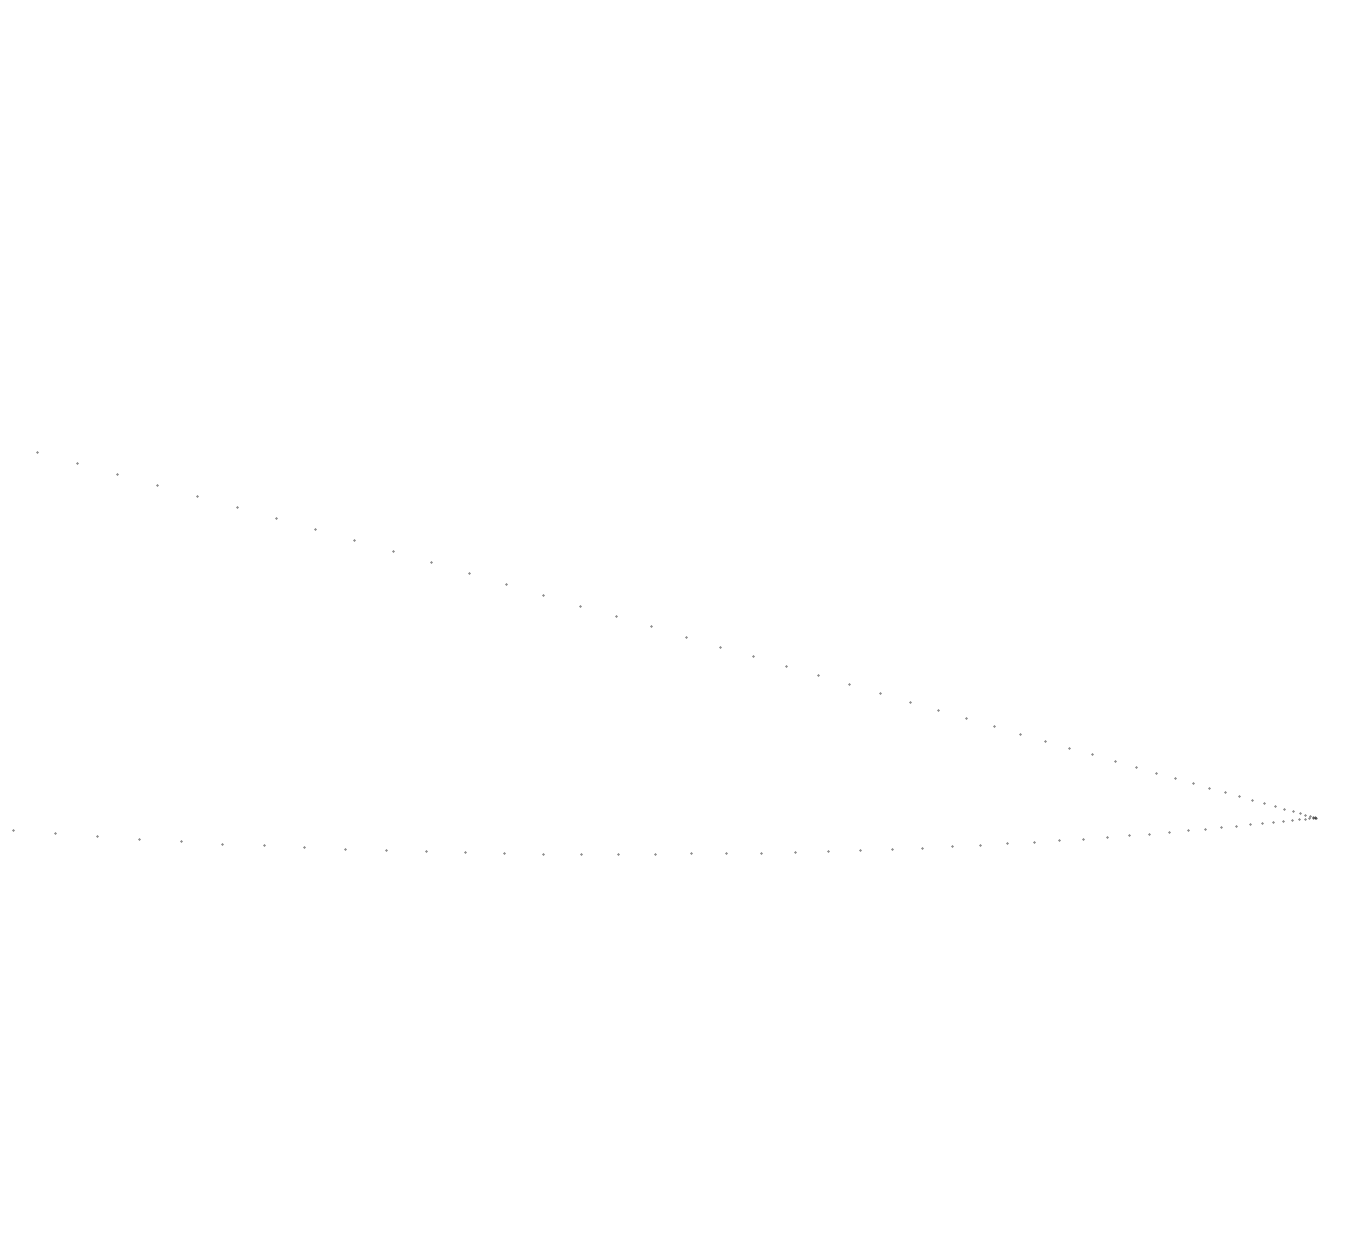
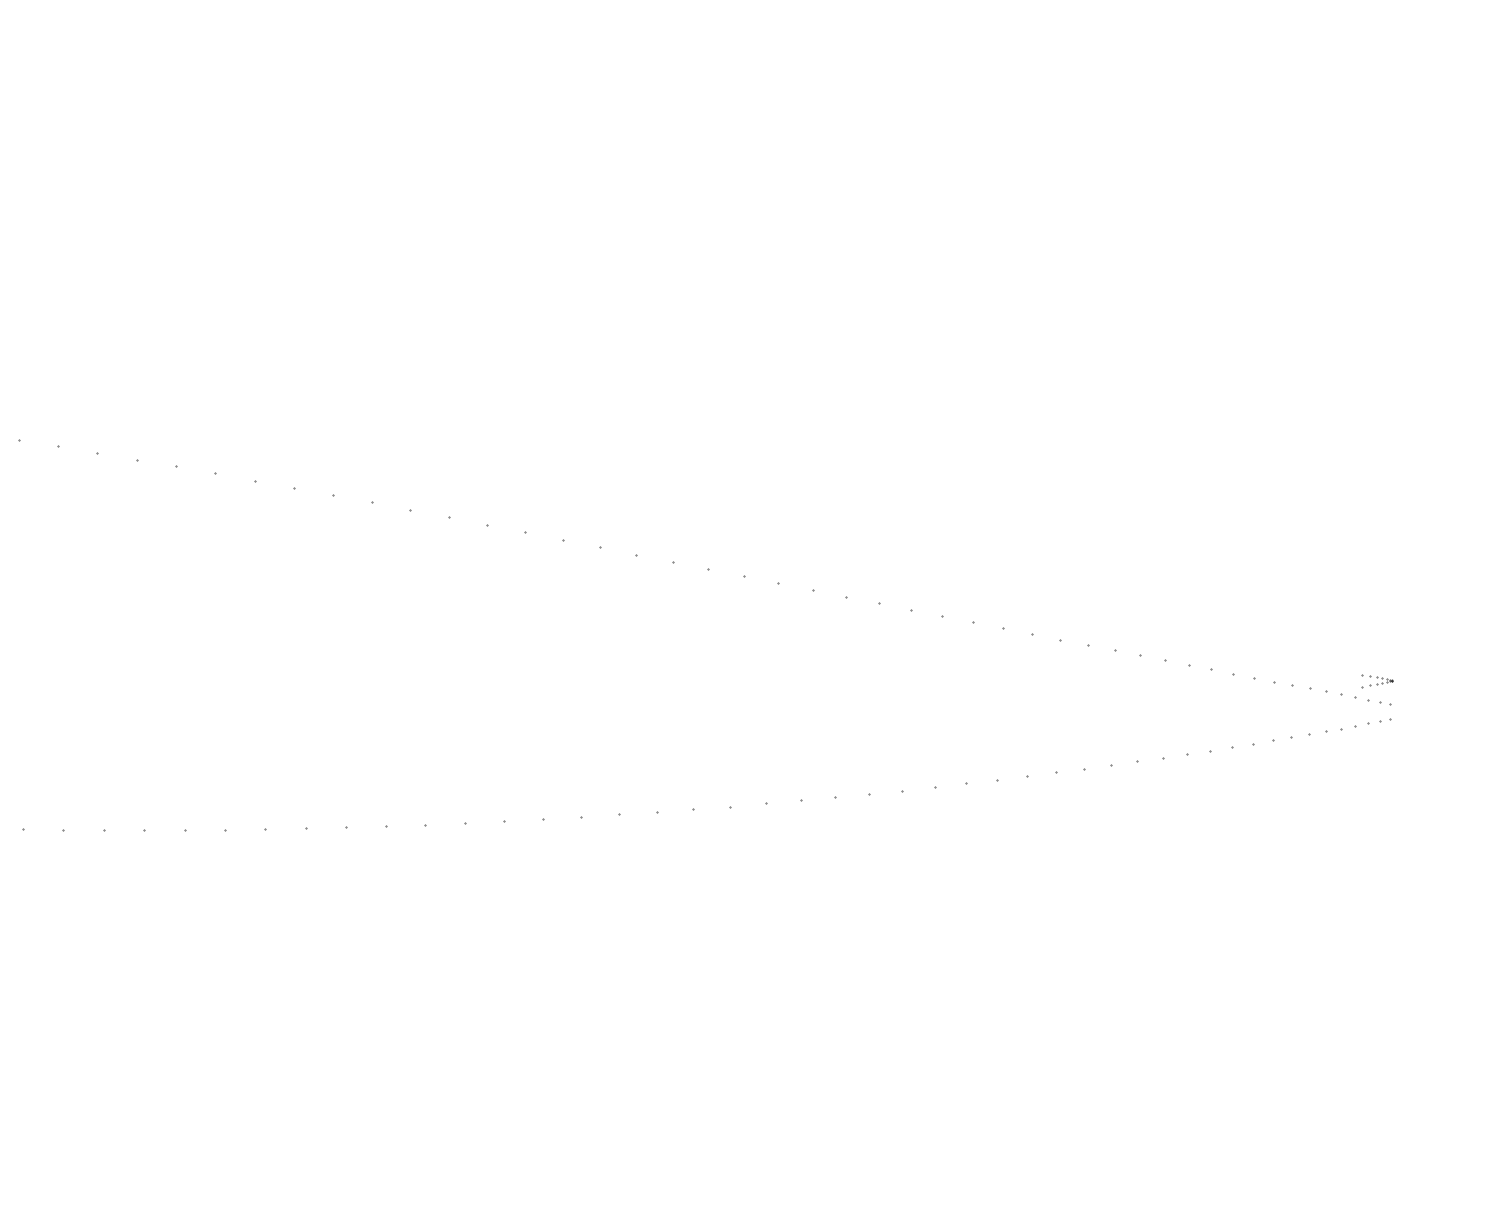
part: (1300, 817) -> (1377, 681), moved

